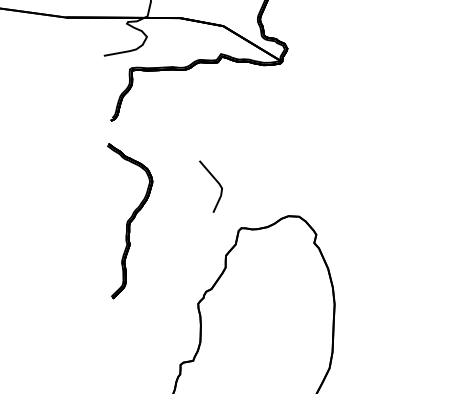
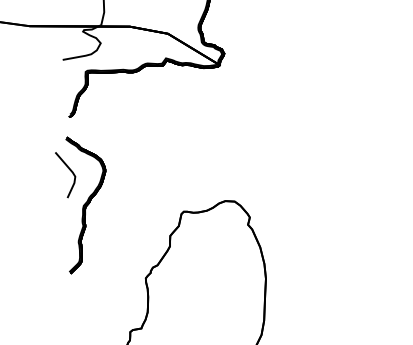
line: (216, 182) -> (70, 171), moved

